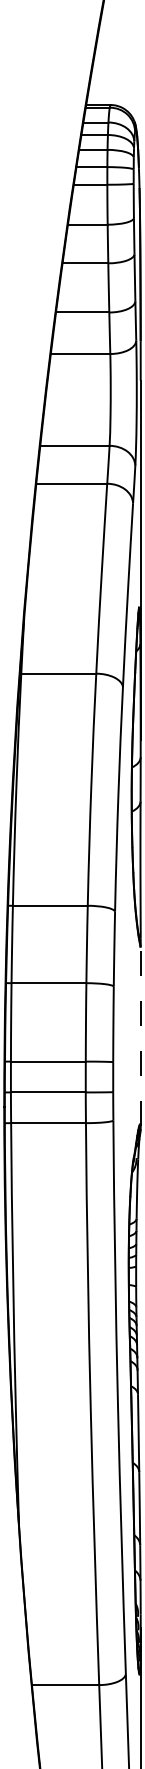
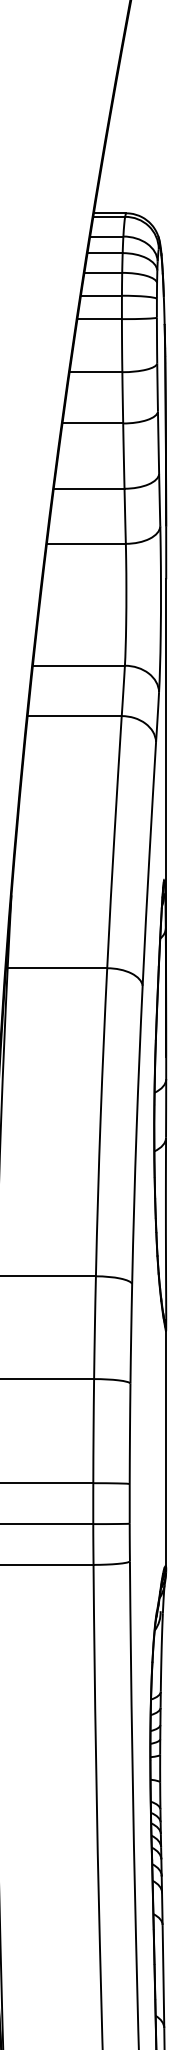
line: (140, 1032) -> (165, 1444), dashed -> solid

